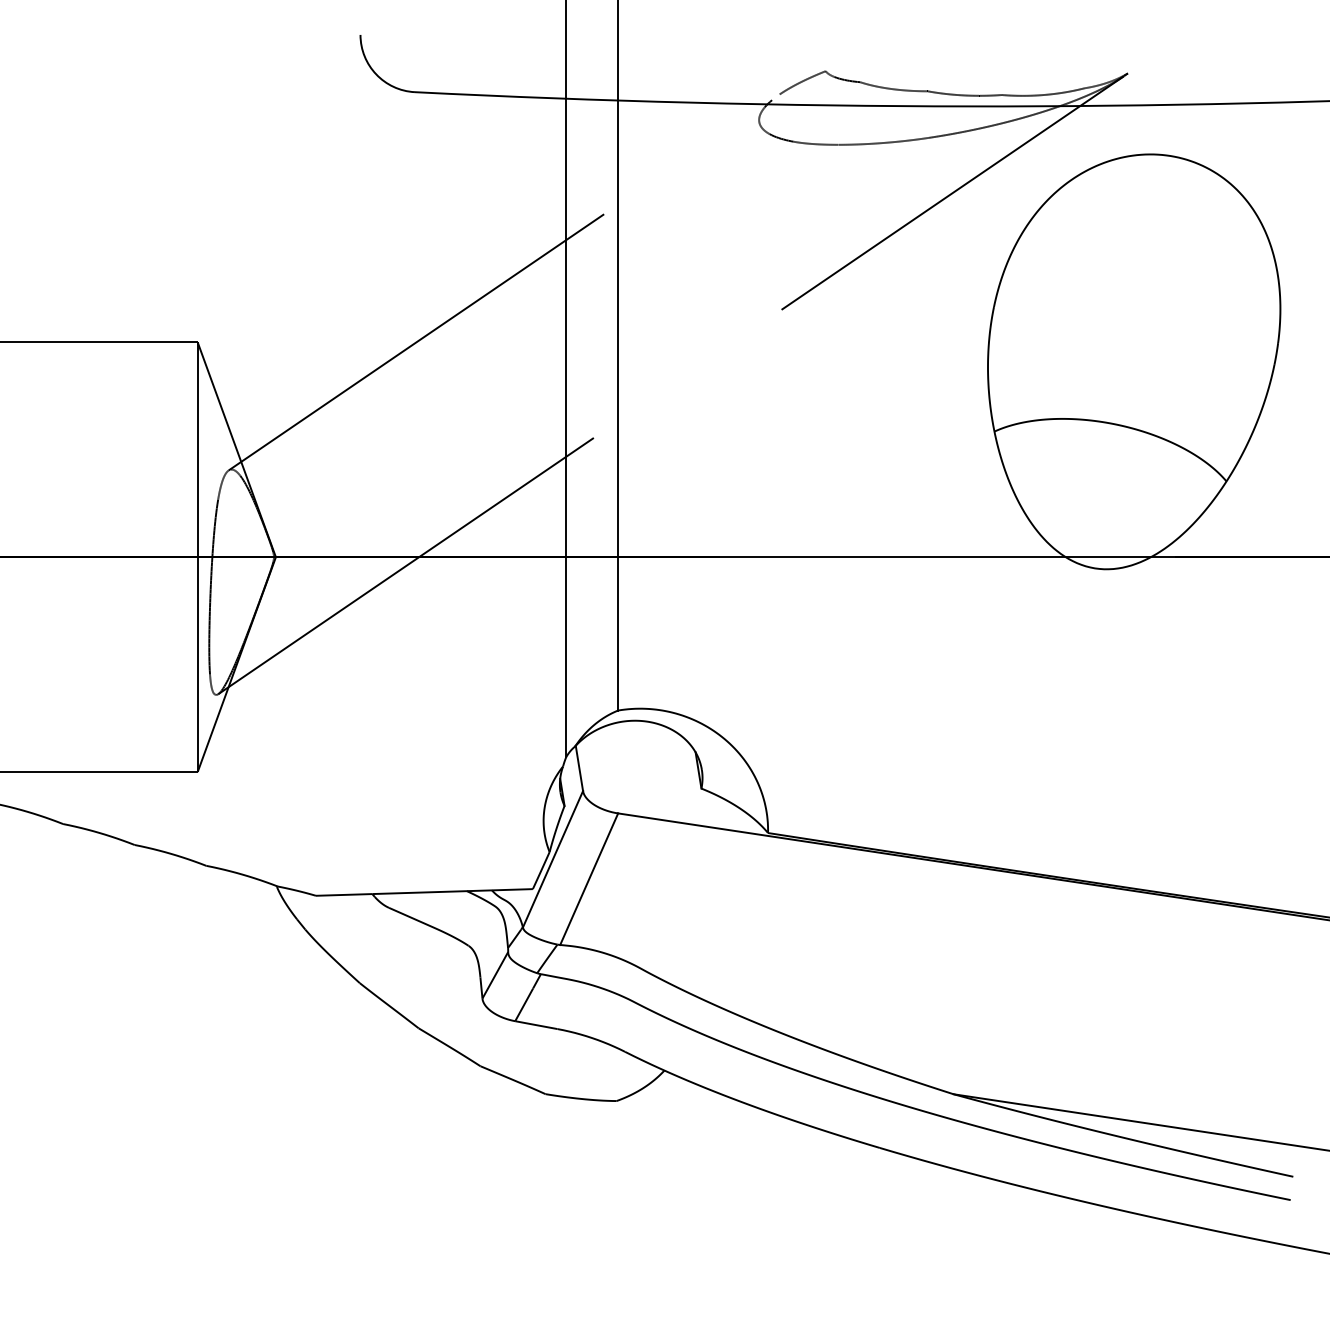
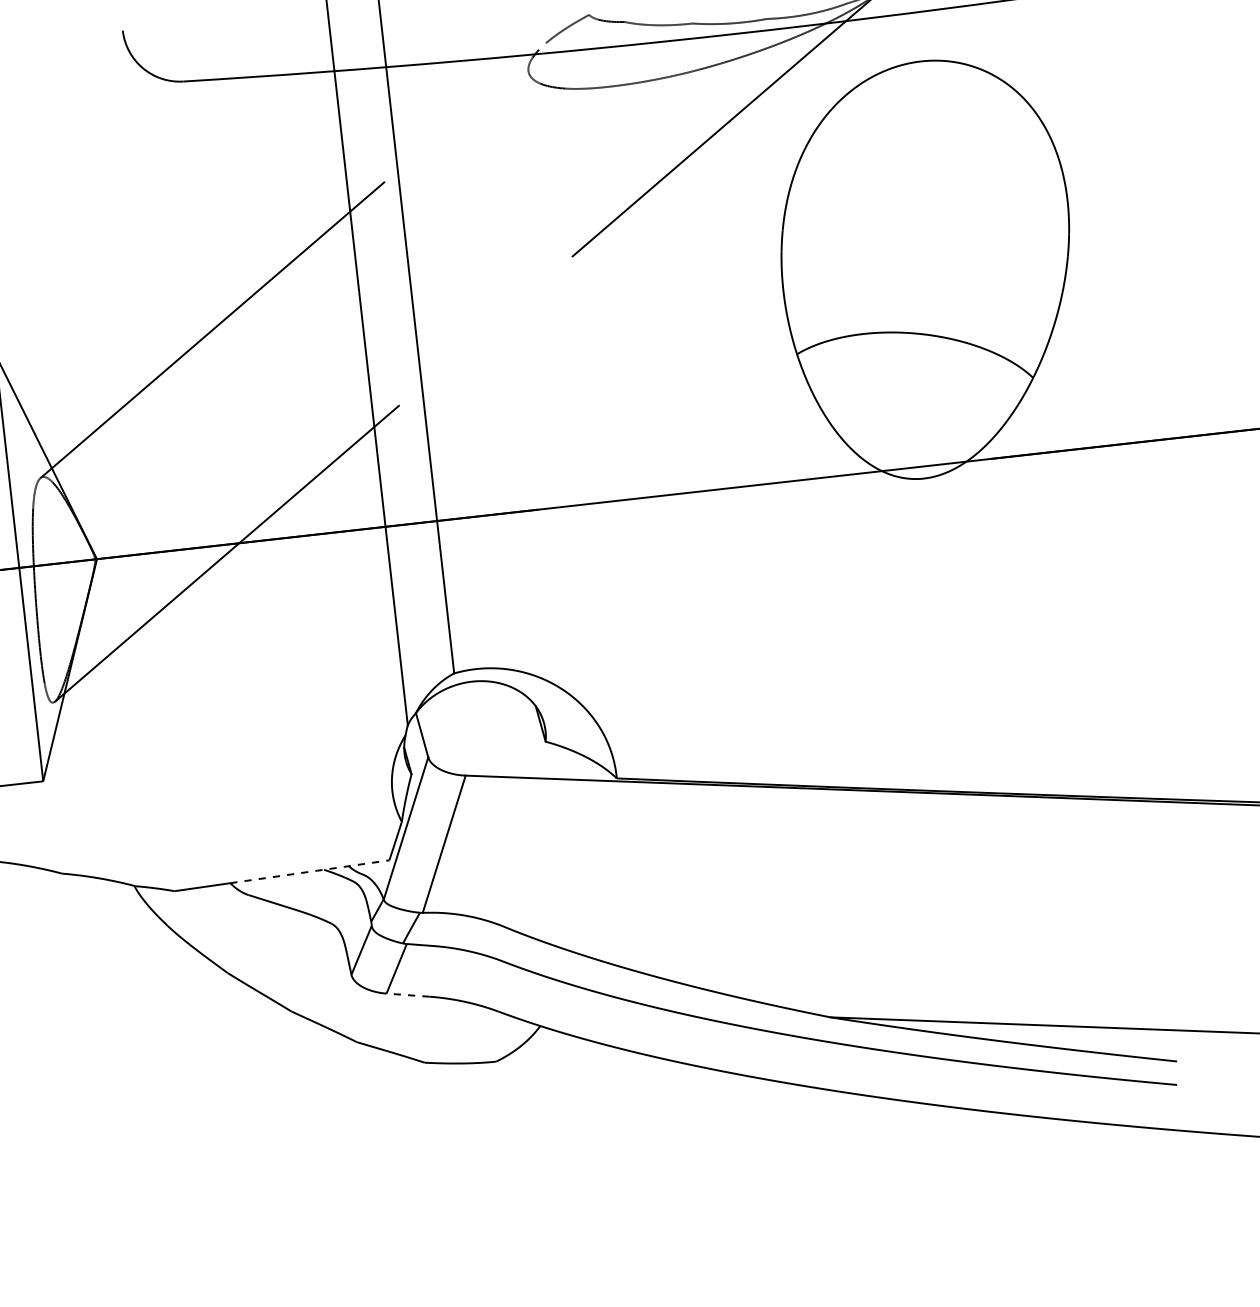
line: (452, 891) -> (309, 871), solid -> dashed
line: (535, 1025) -> (407, 995), solid -> dashed

